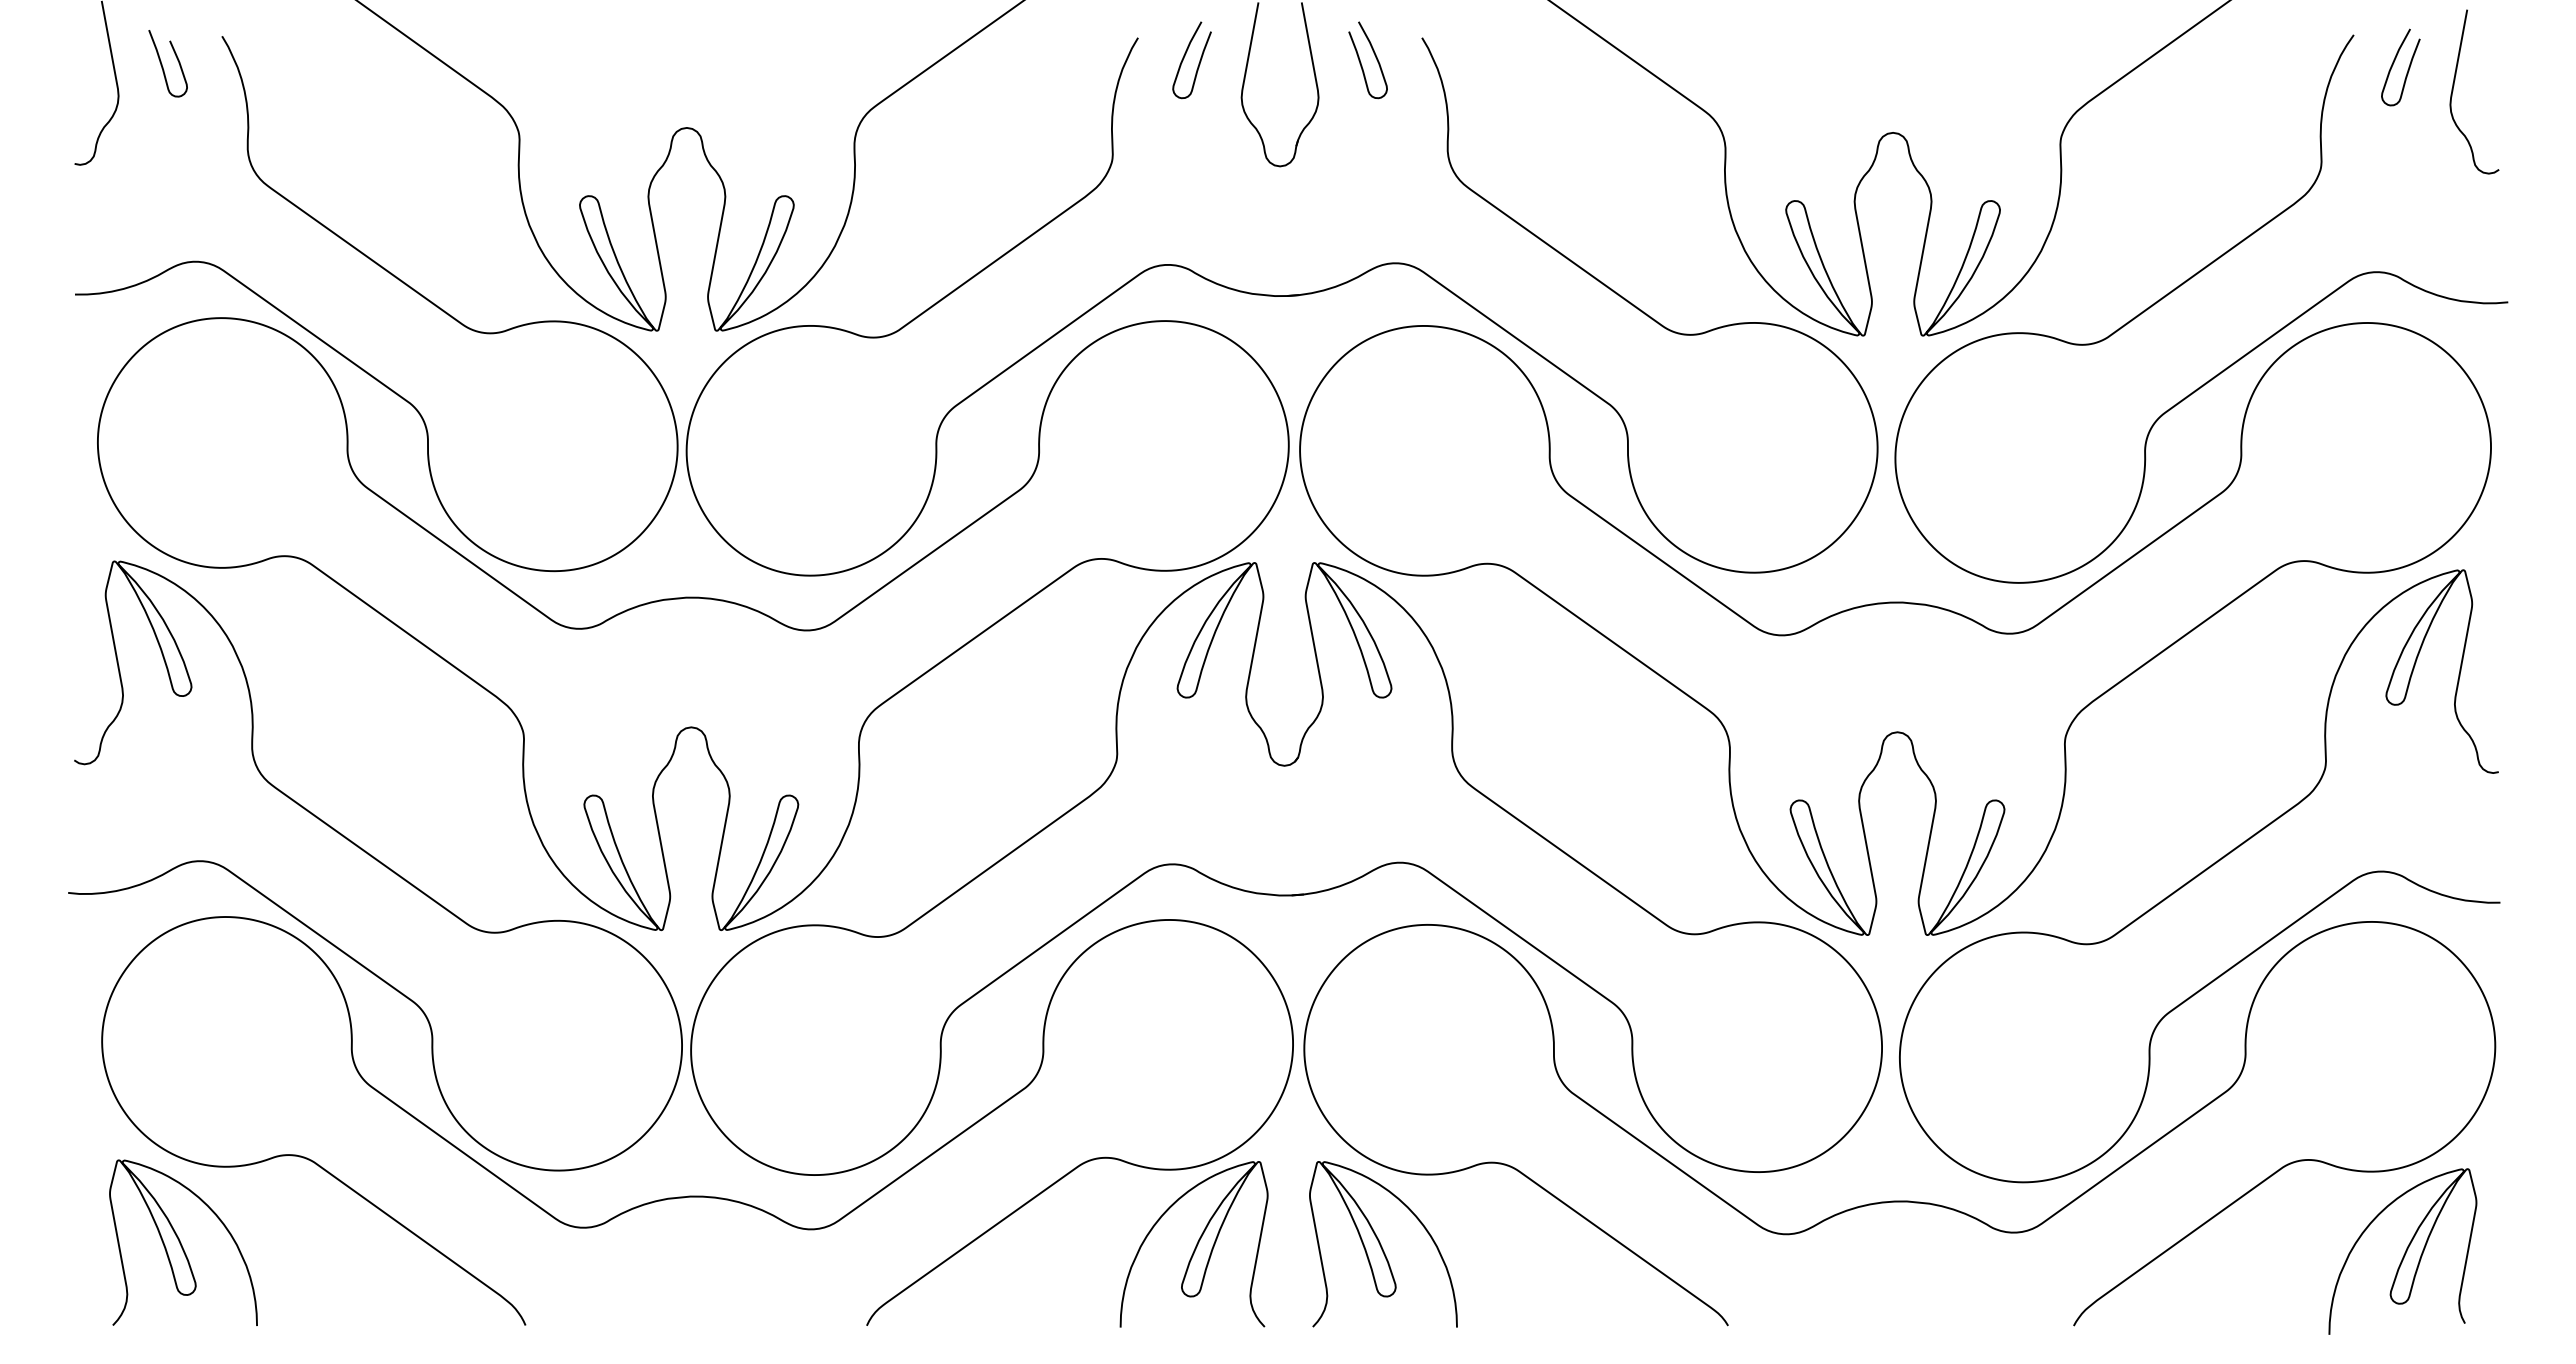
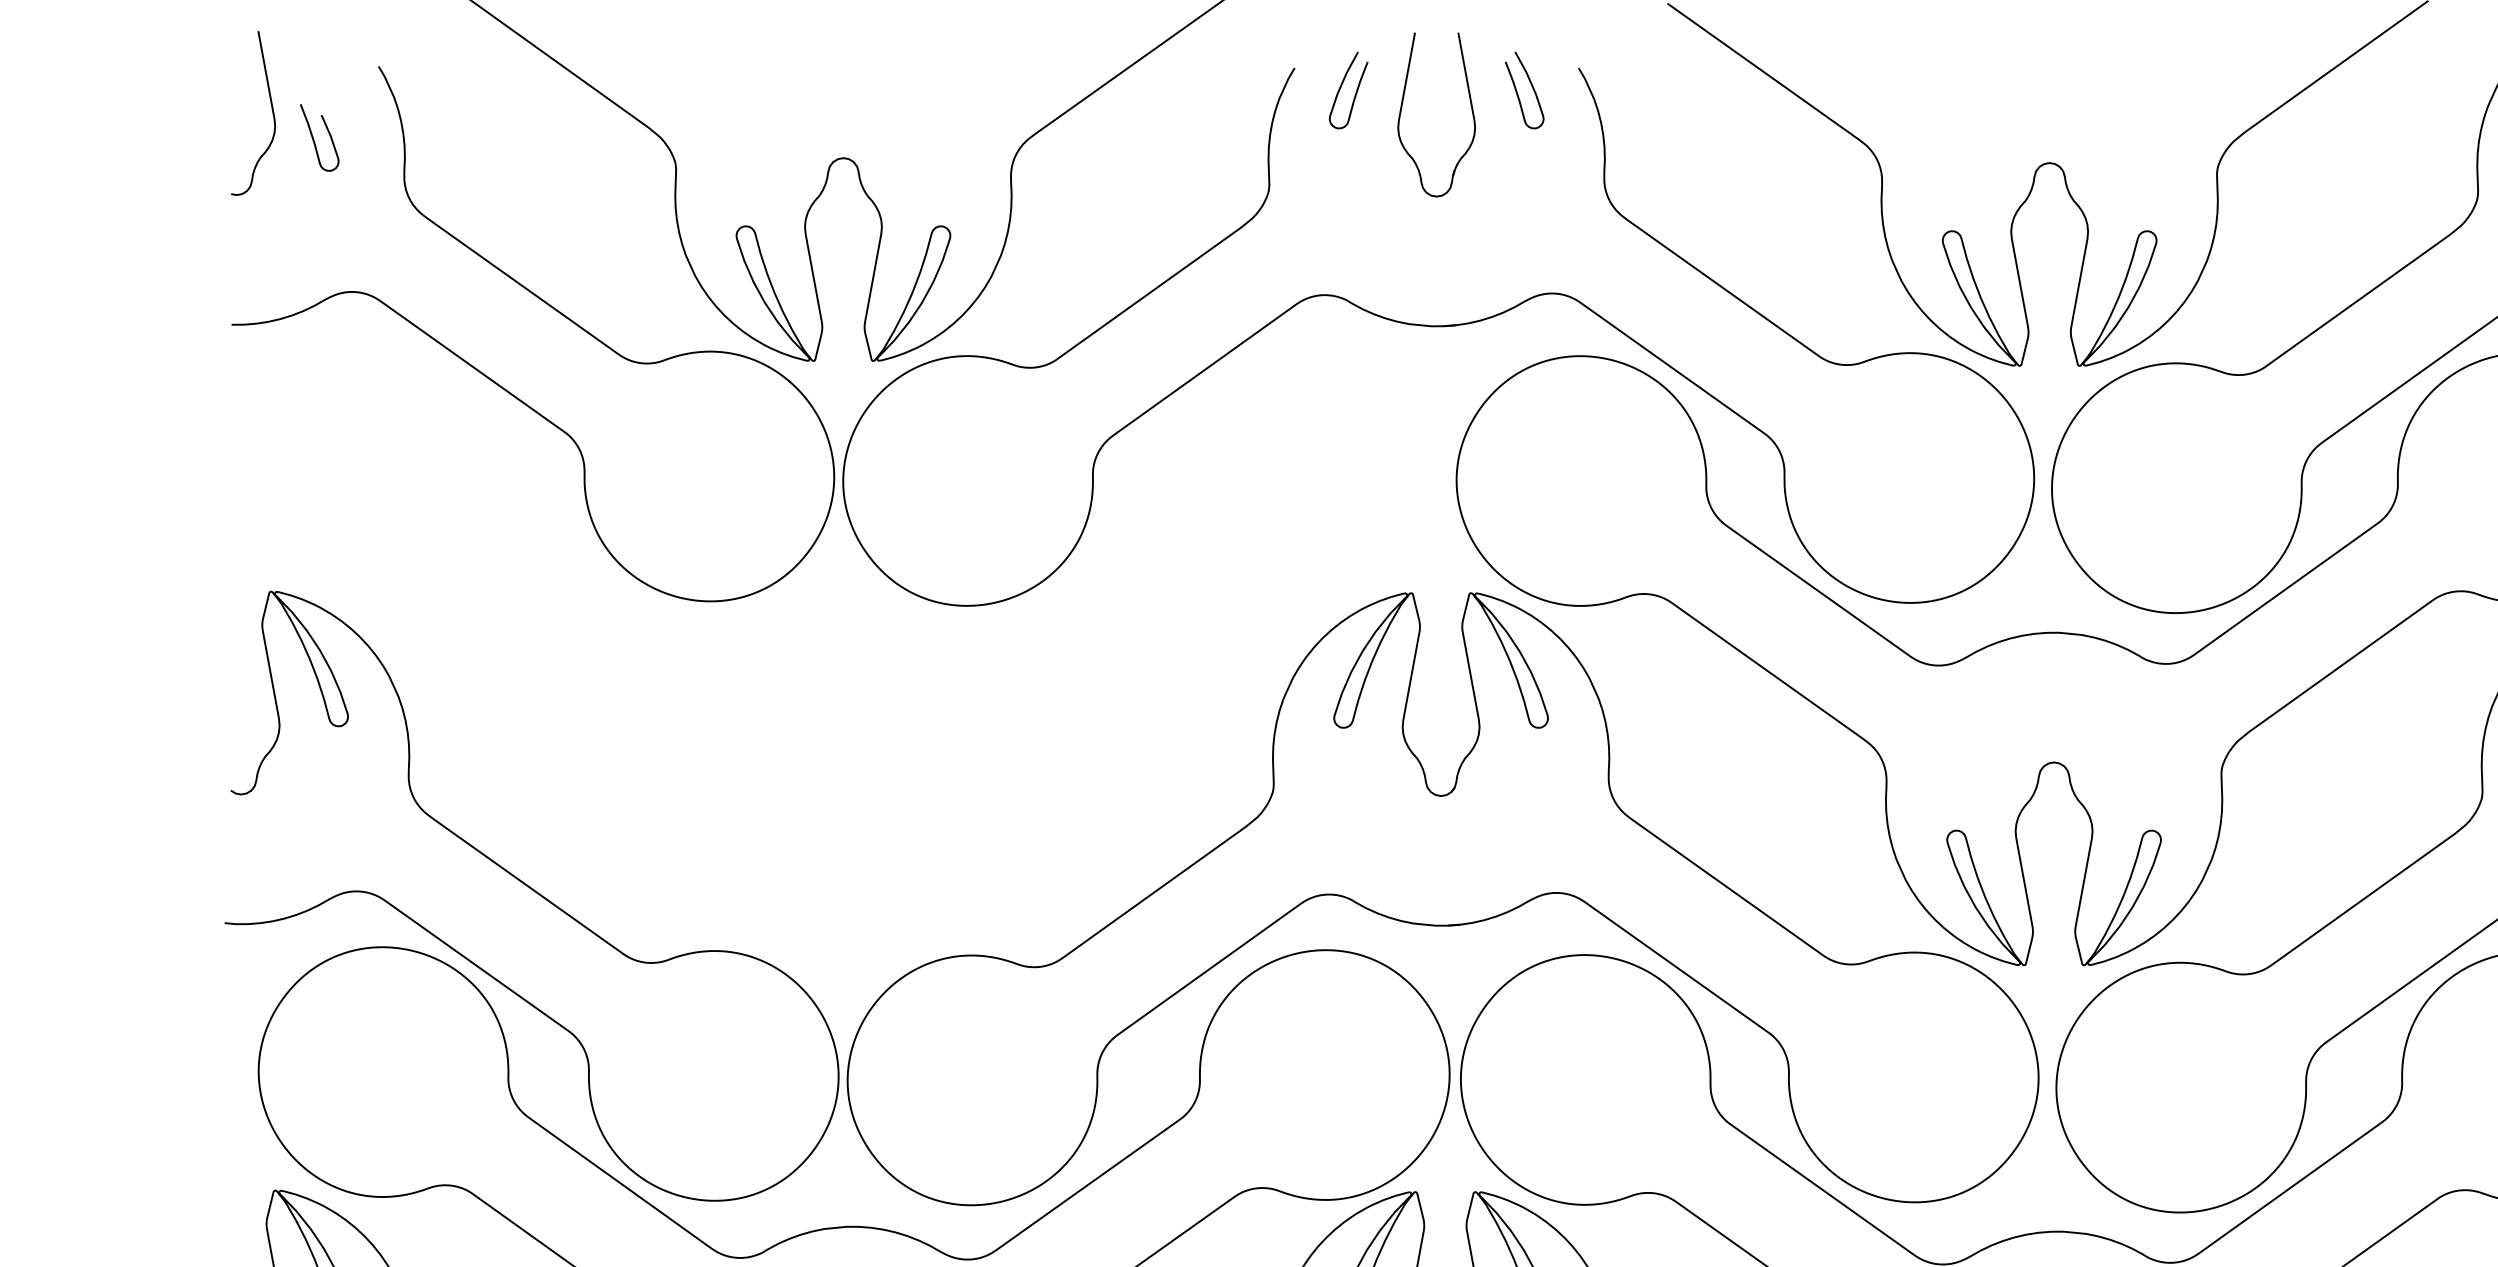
curve: (162, 64) -> (314, 138), moved
part: (693, 624) -> (850, 654), removed

